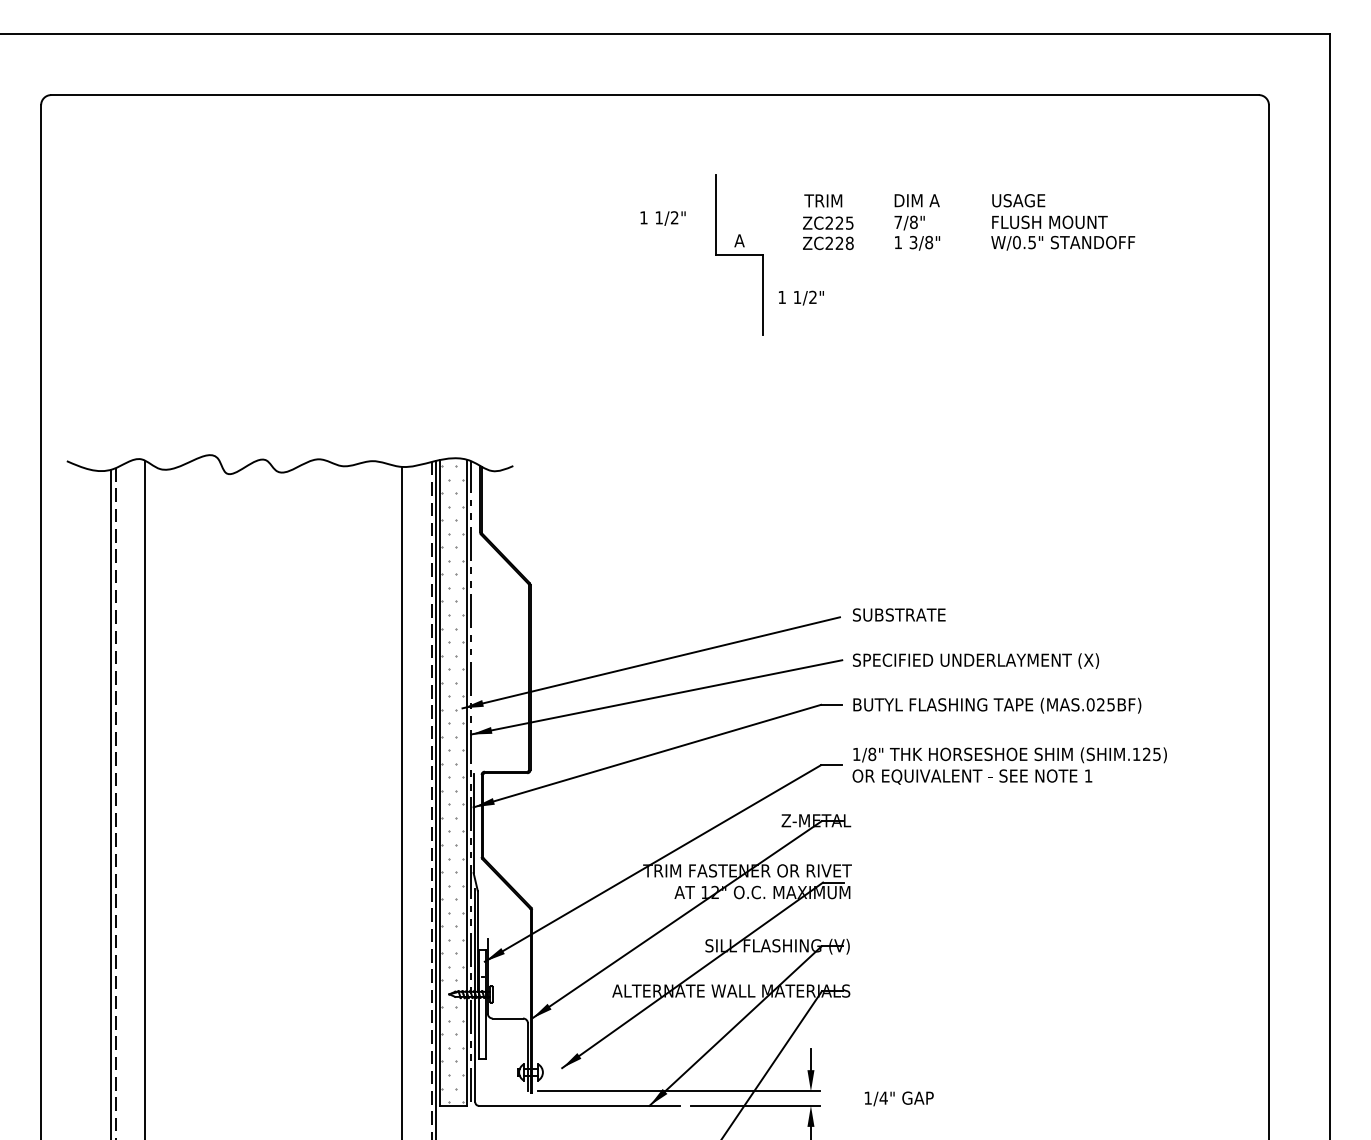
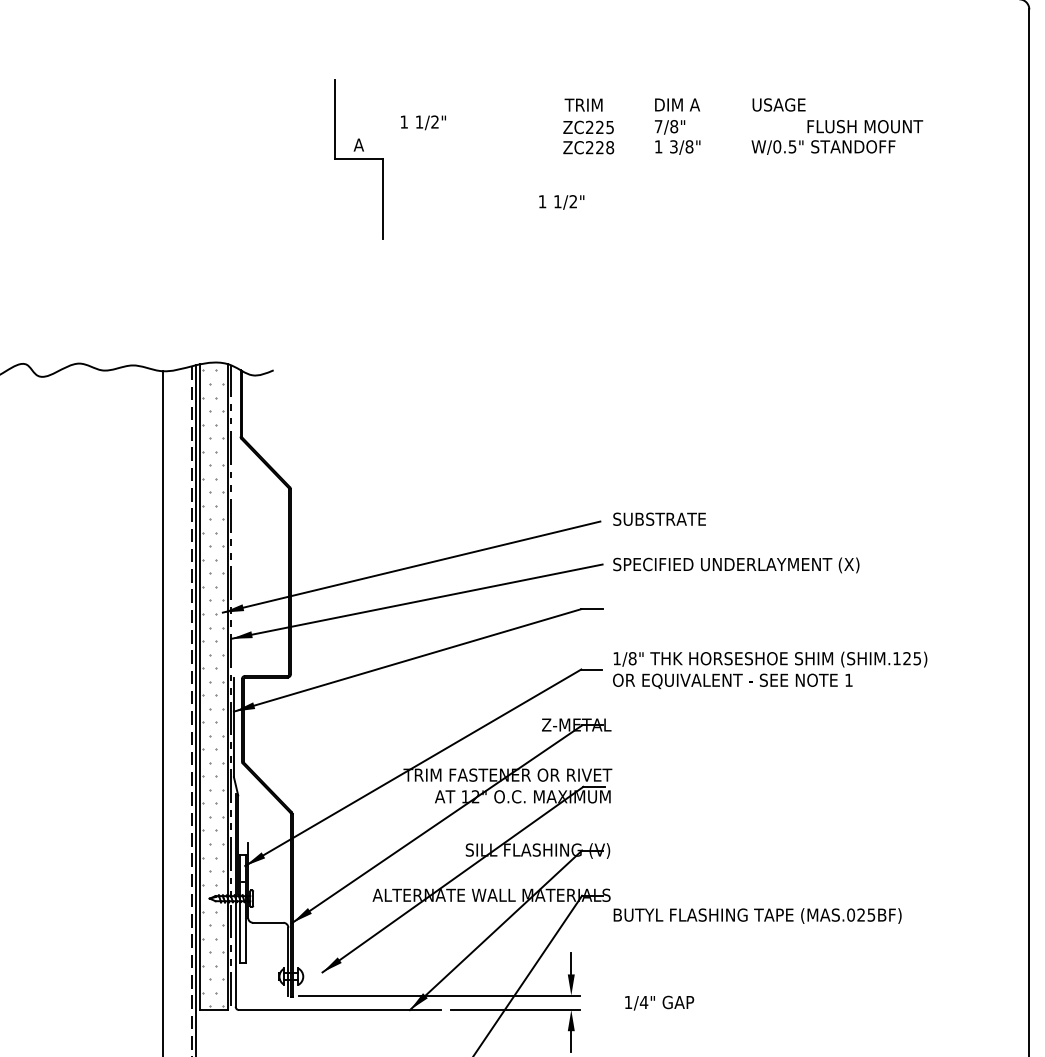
text: (1049, 221) -> (864, 125), moved
part: (739, 254) -> (358, 158), moved
text: (997, 705) -> (757, 915), moved

